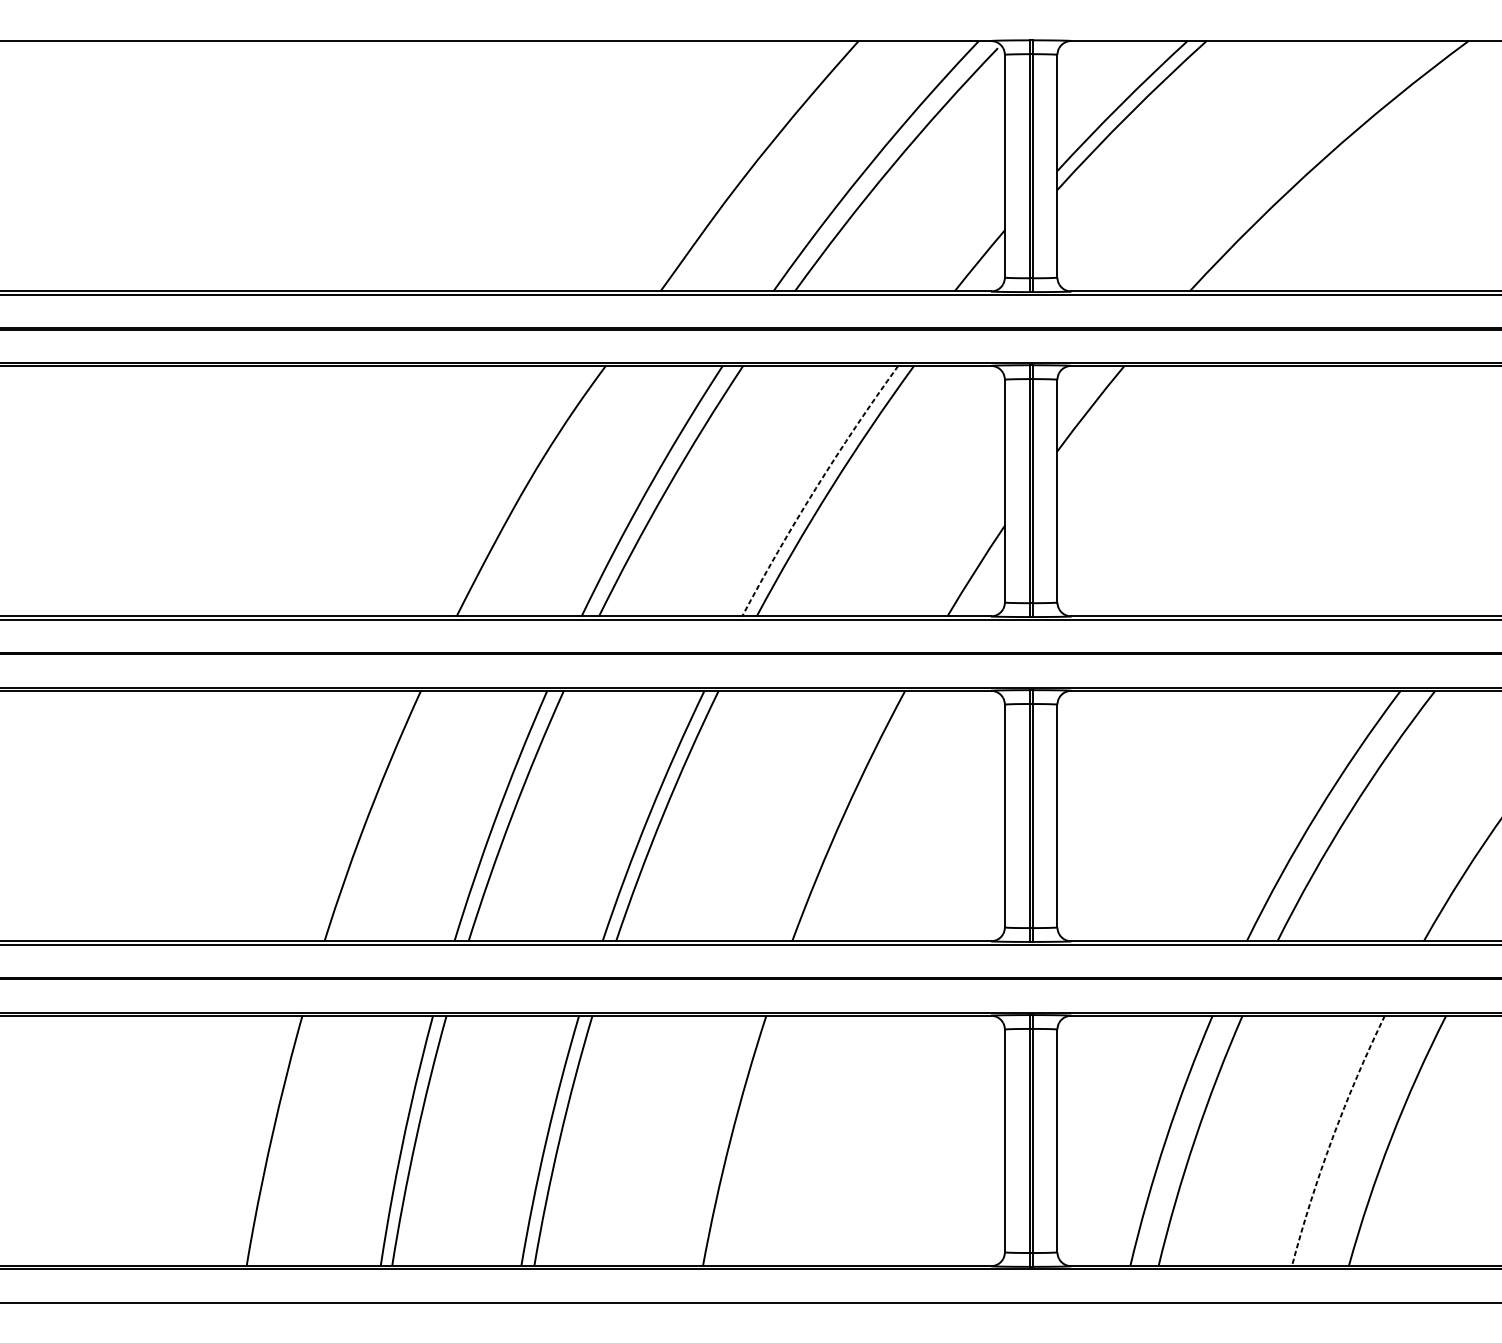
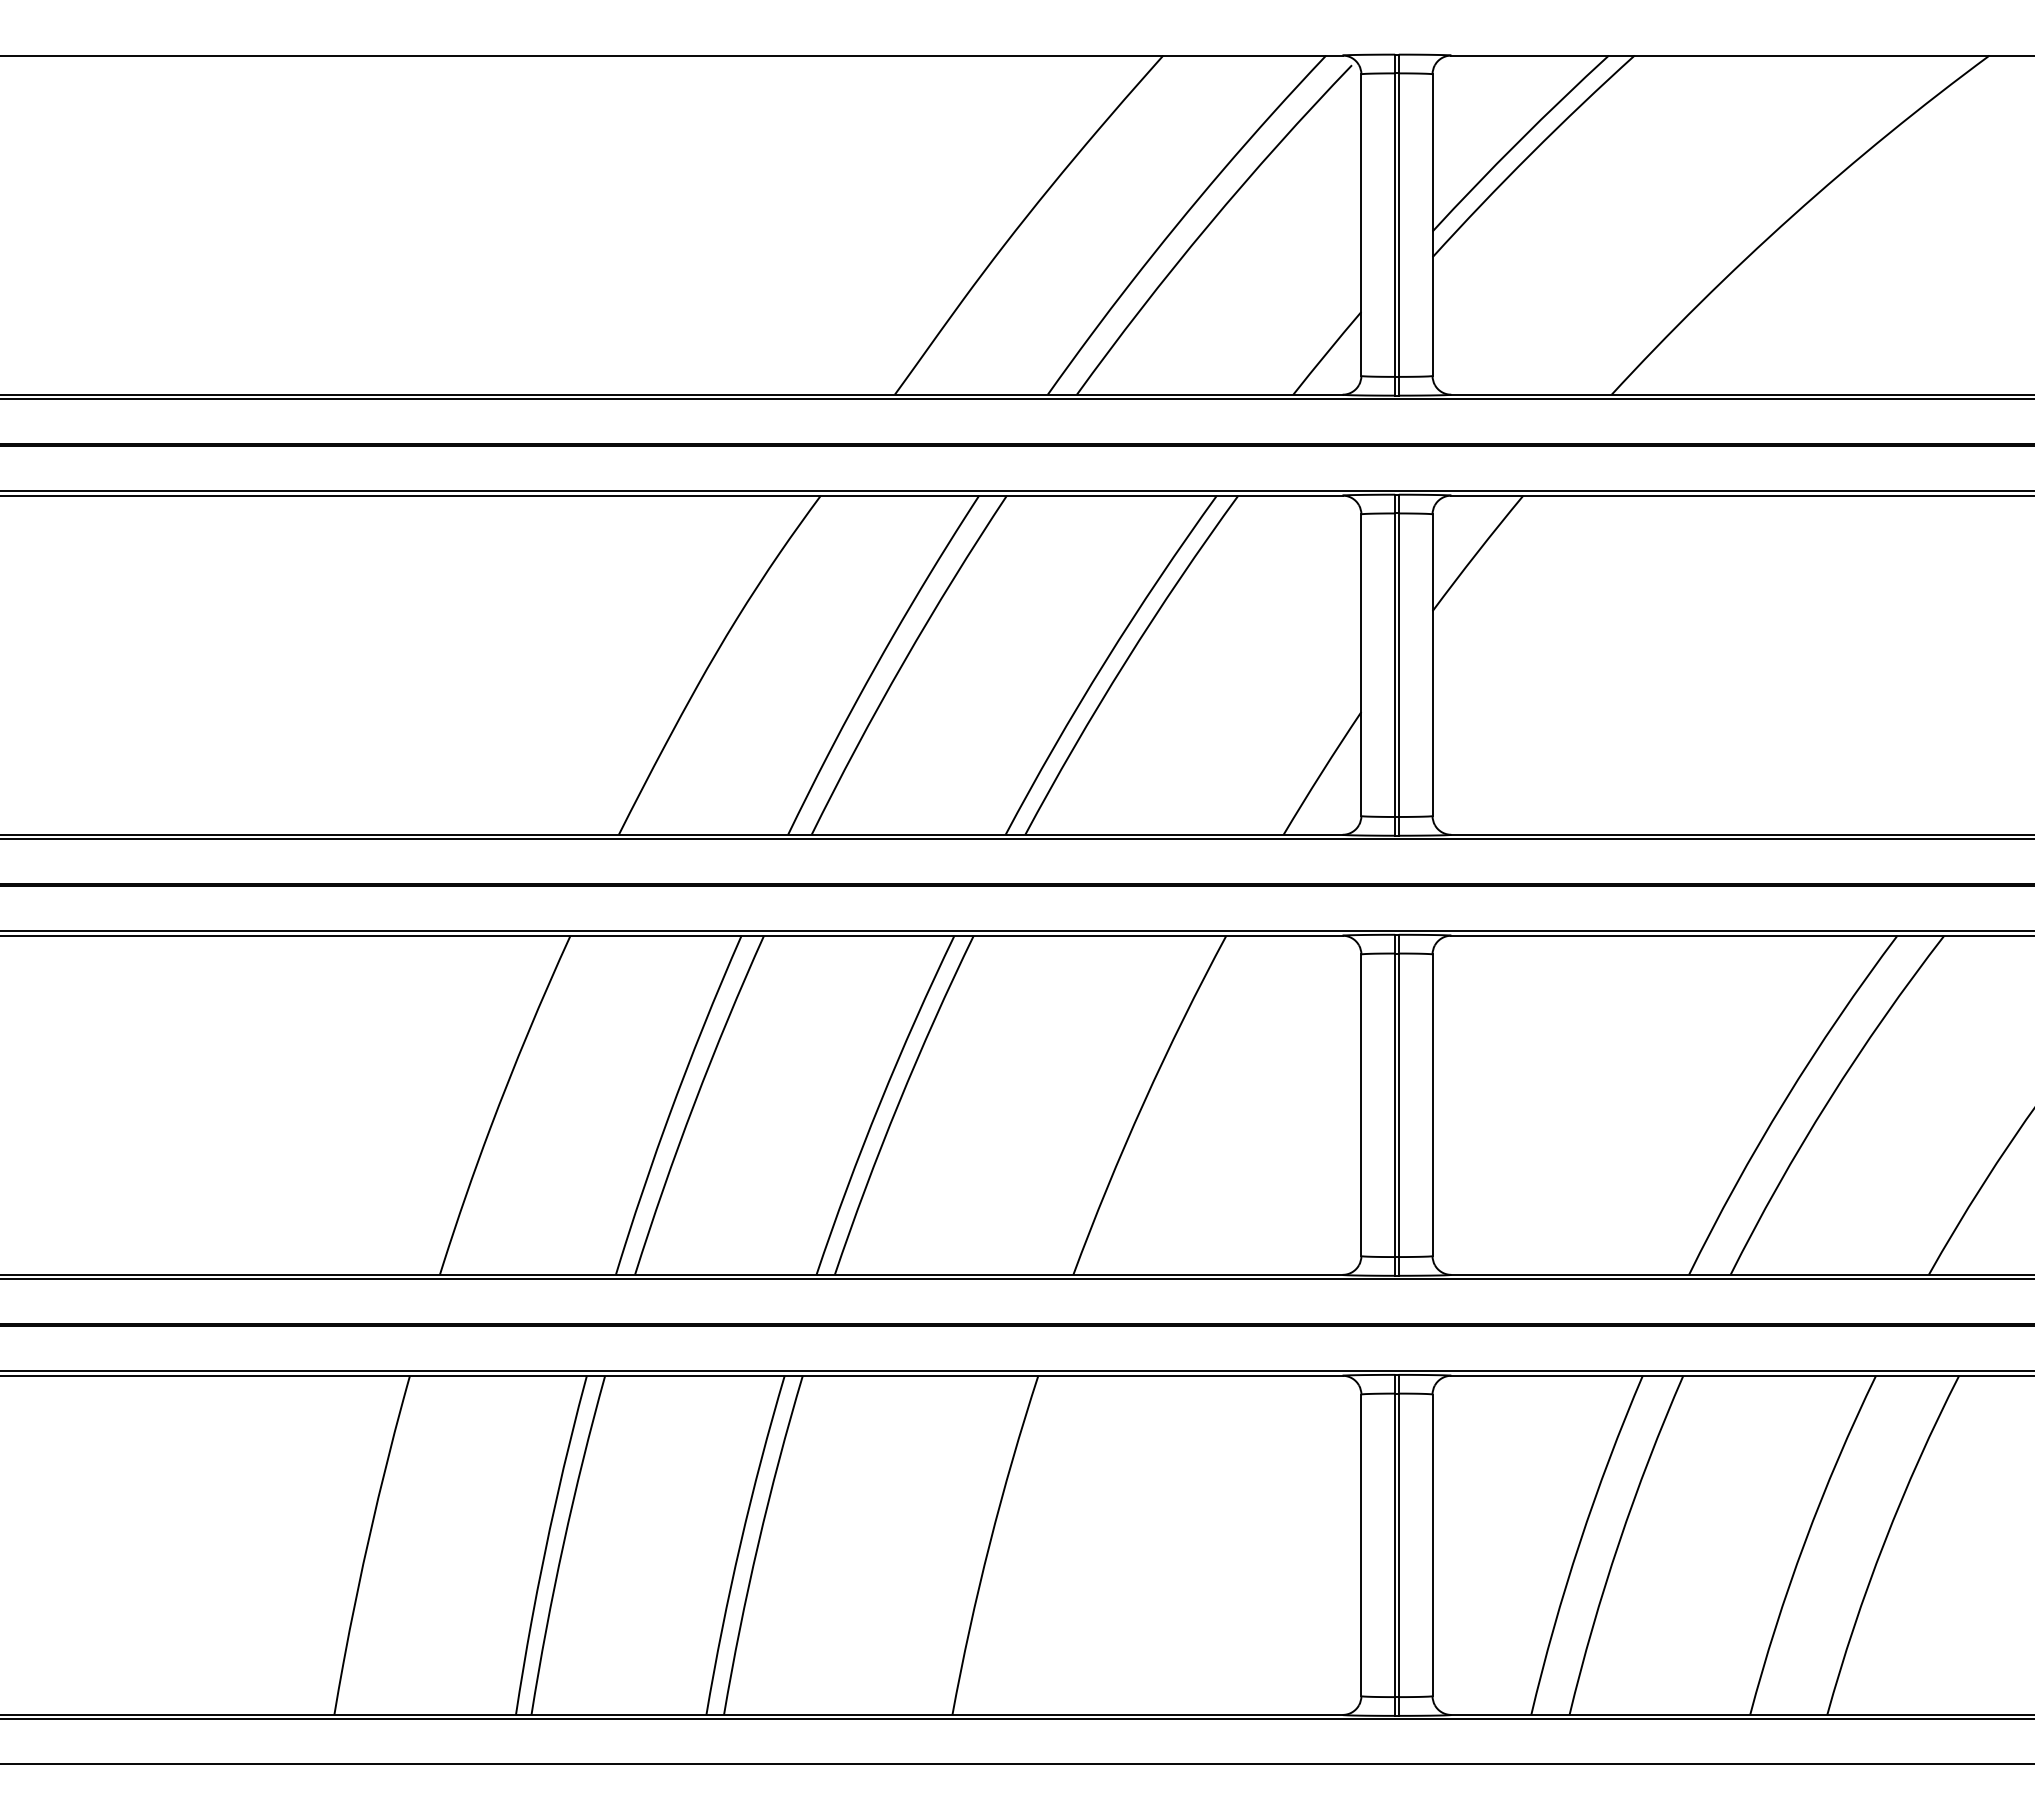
arc: (815, 488) -> (1105, 661), dashed -> solid
arc: (1332, 1138) -> (1804, 1542), dashed -> solid

